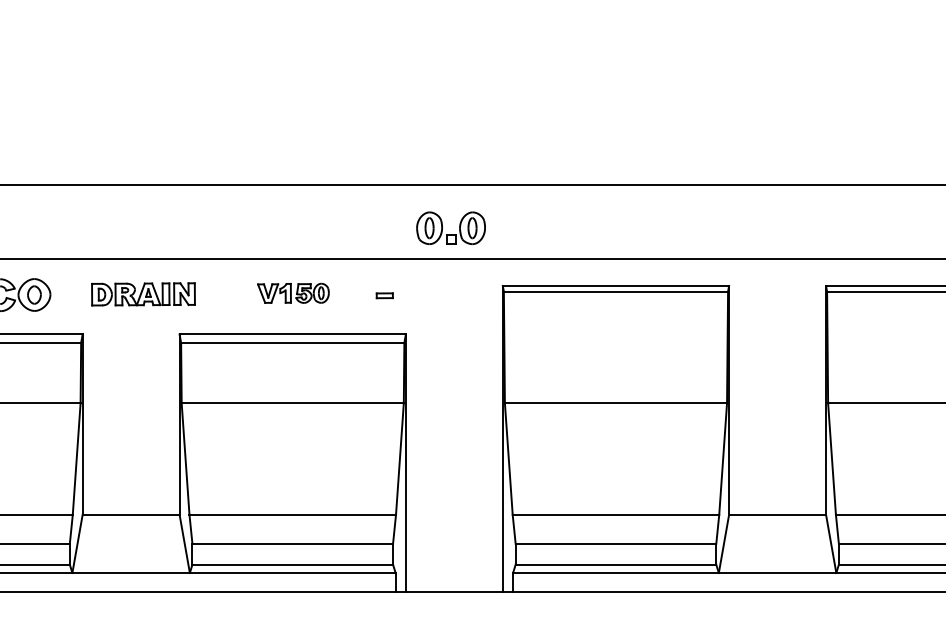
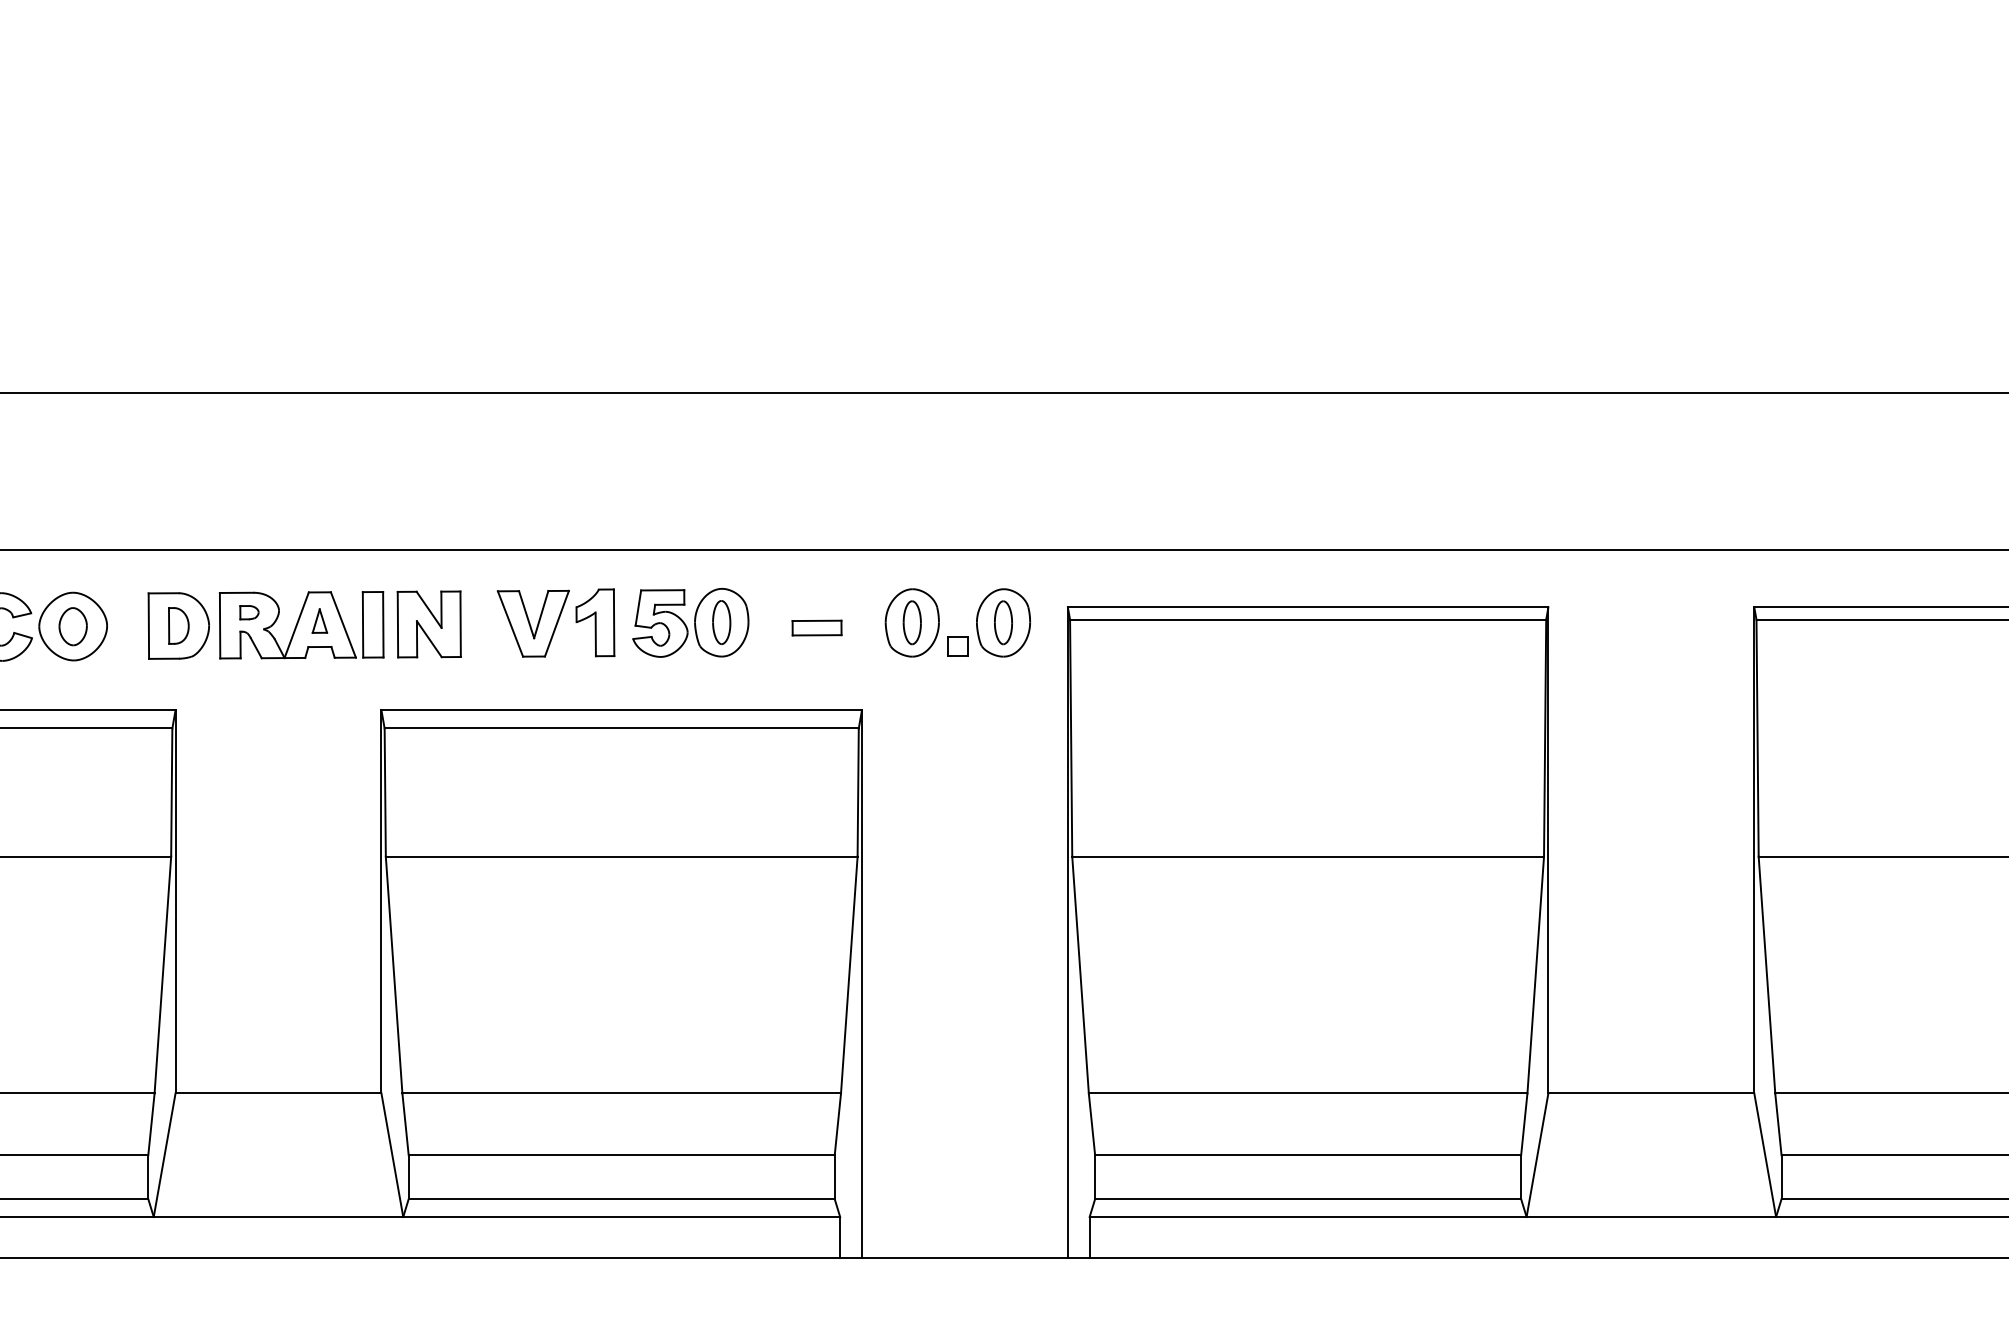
part: (450, 234) -> (956, 636), moved
part: (293, 293) -> (623, 623), size x1.67
part: (143, 294) -> (304, 625), size x1.43
part: (384, 295) -> (816, 627), size x1.43

